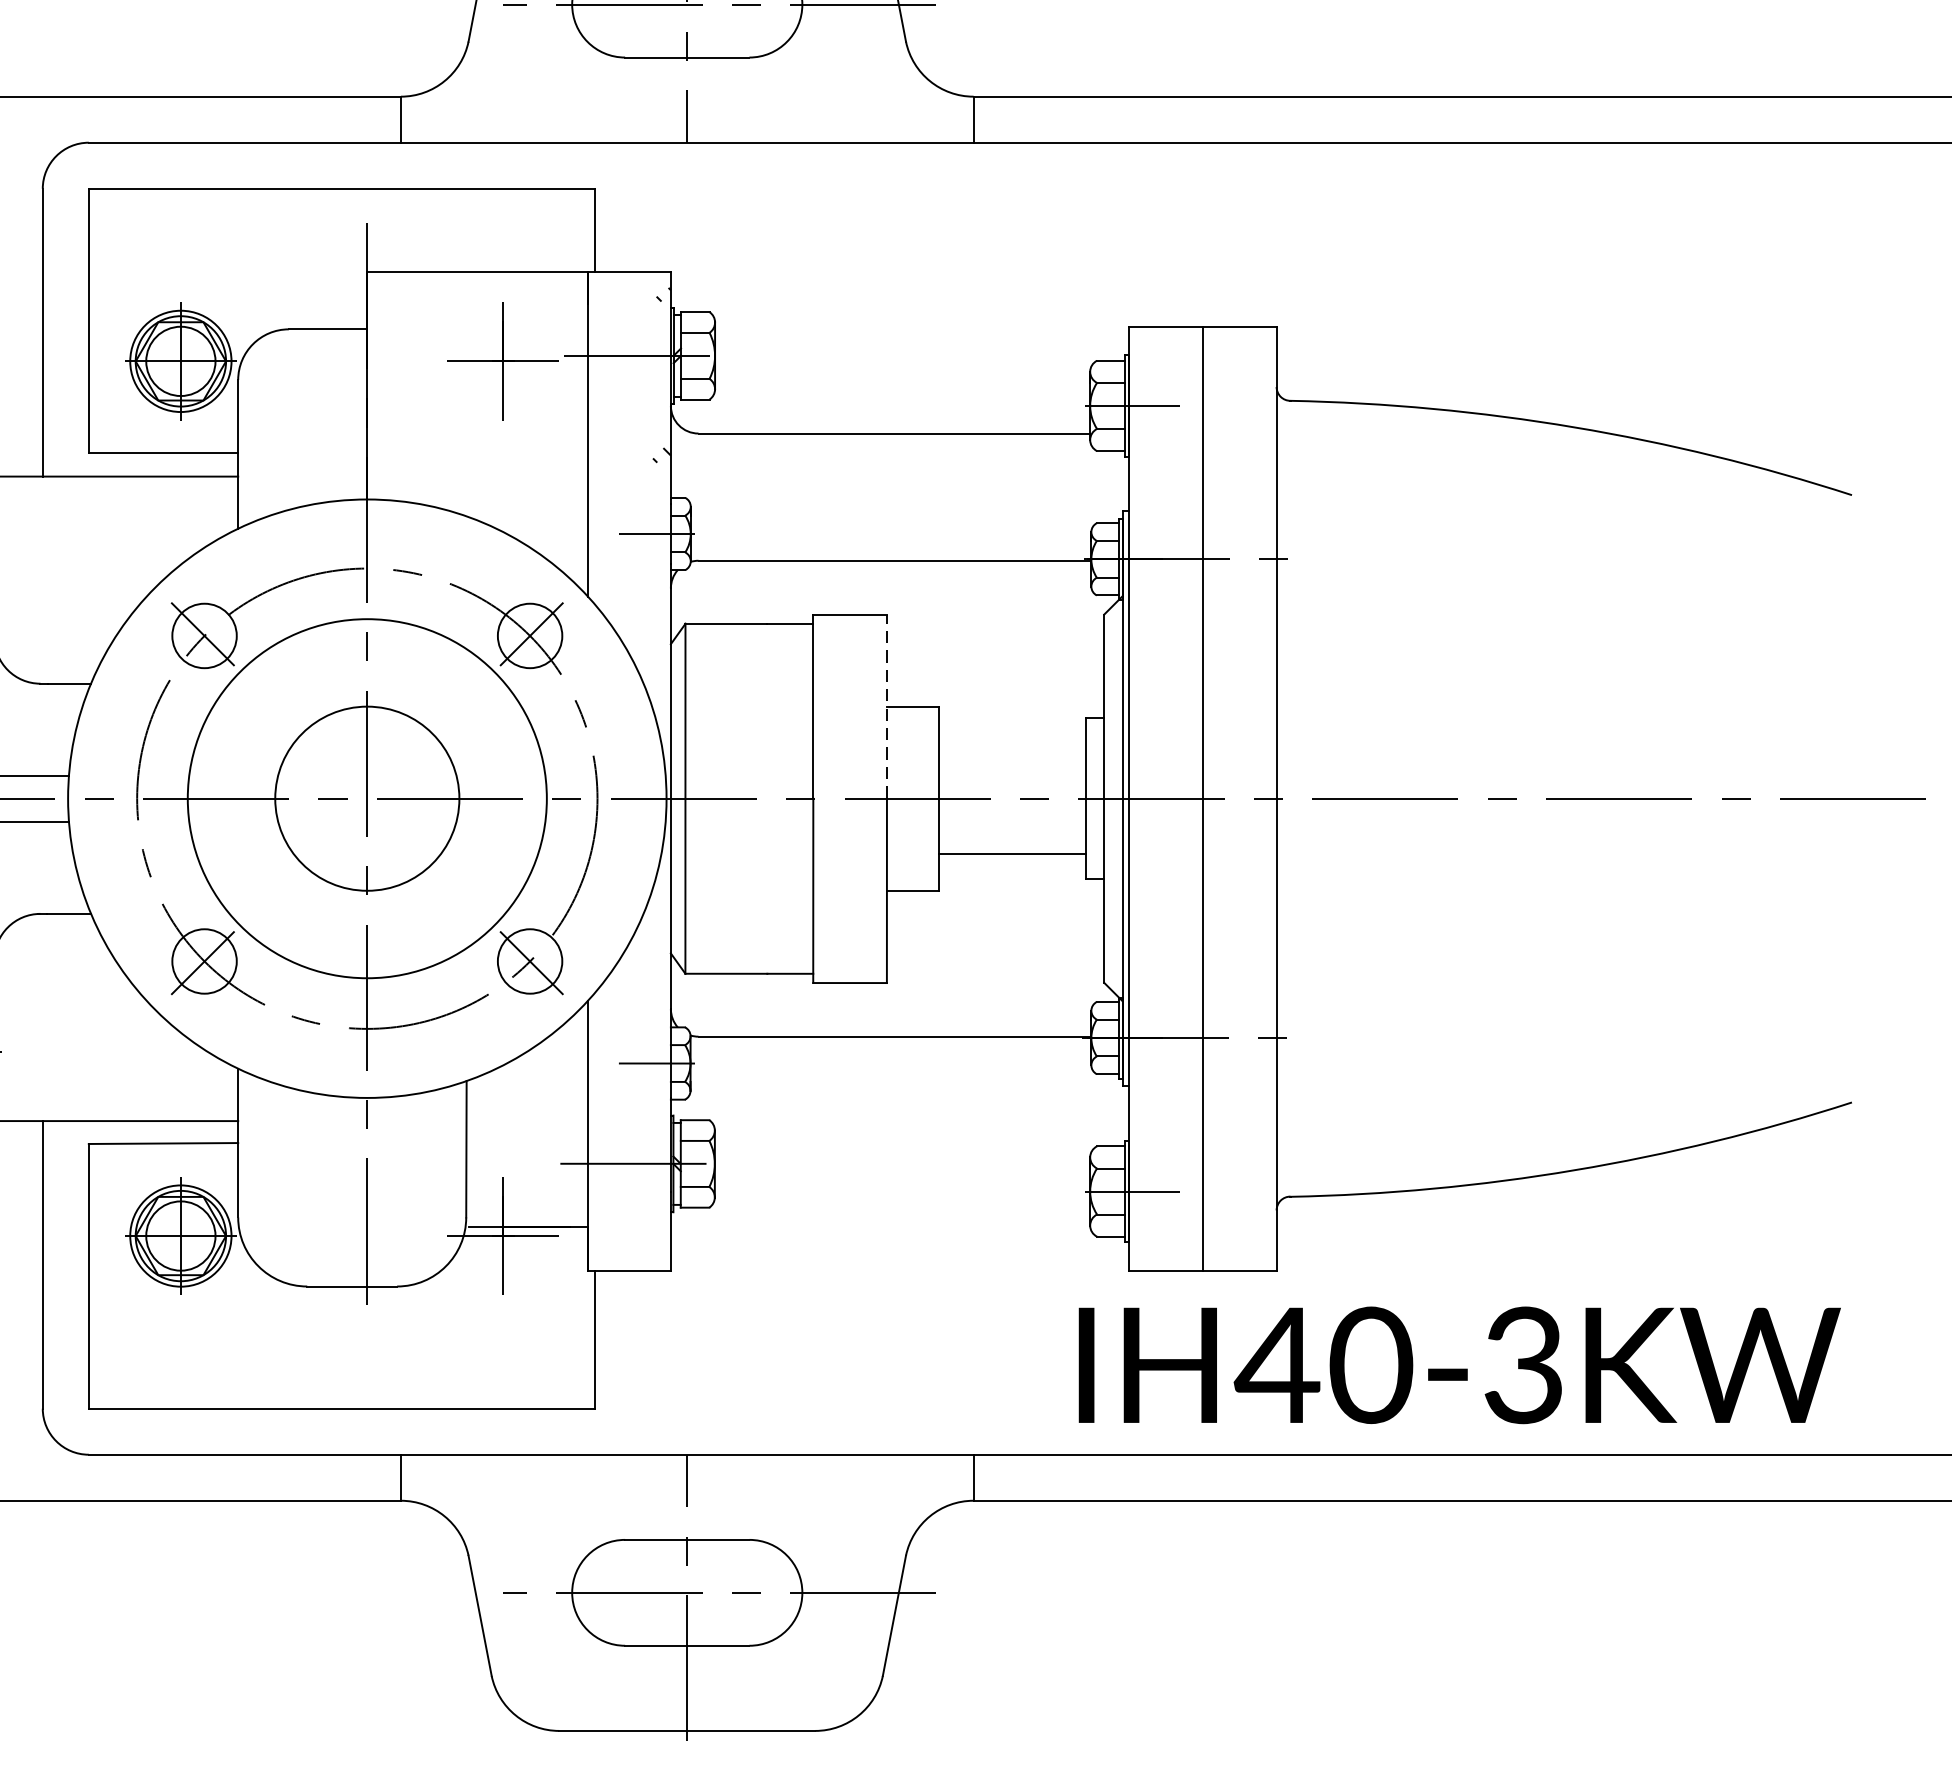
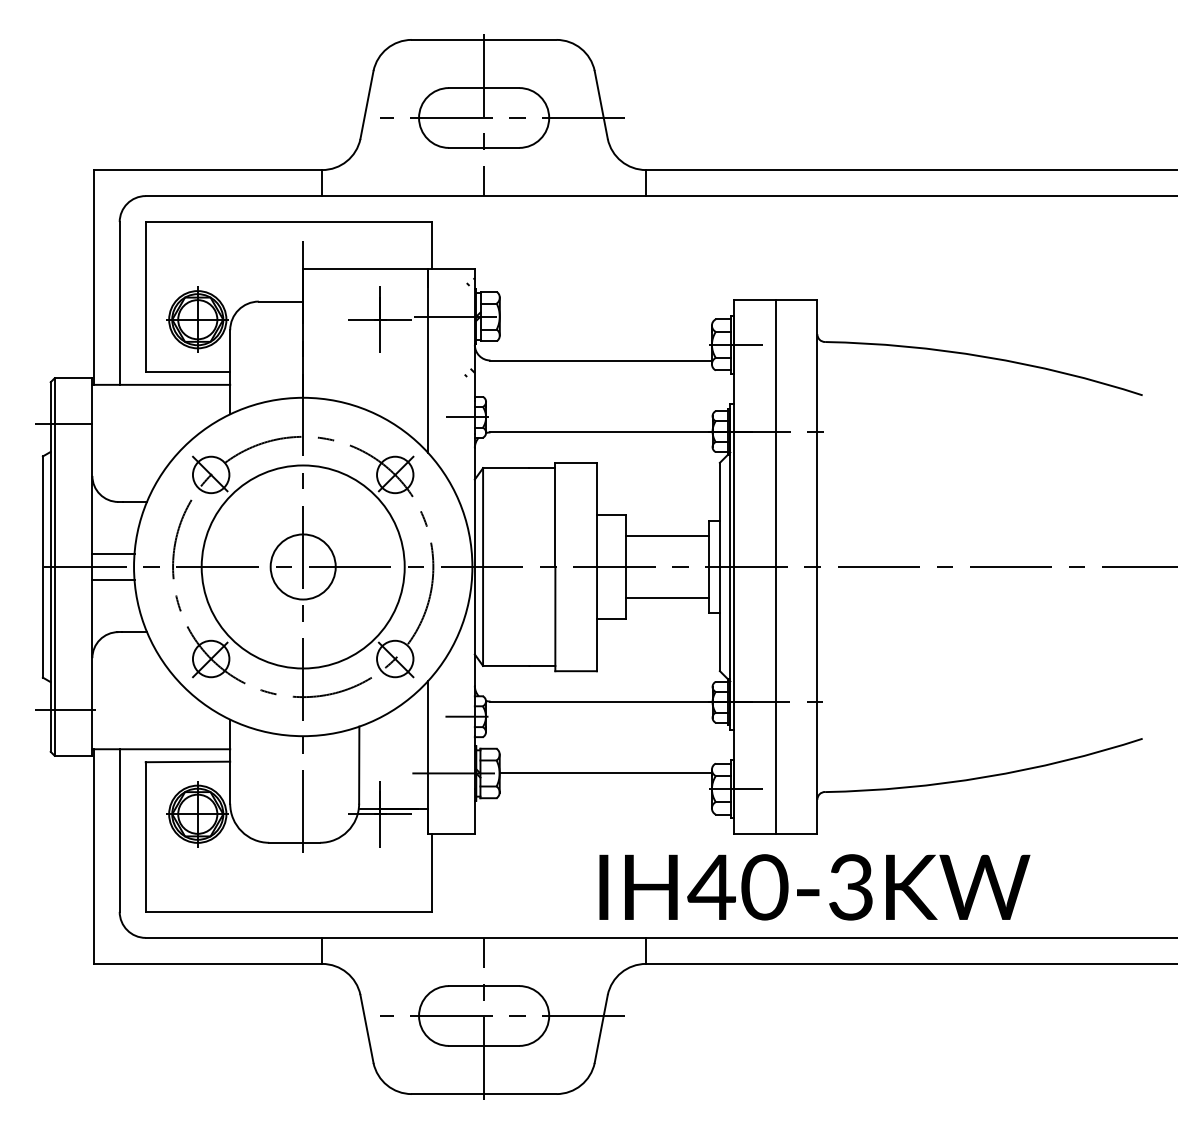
line: (887, 705) -> (597, 514), dashed -> solid
line: (1011, 743) -> (667, 535), added
circle: (366, 797) -> (302, 566), size x0.62
line: (901, 1163) -> (605, 773), added
text: (1459, 1365) -> (814, 887), moved

